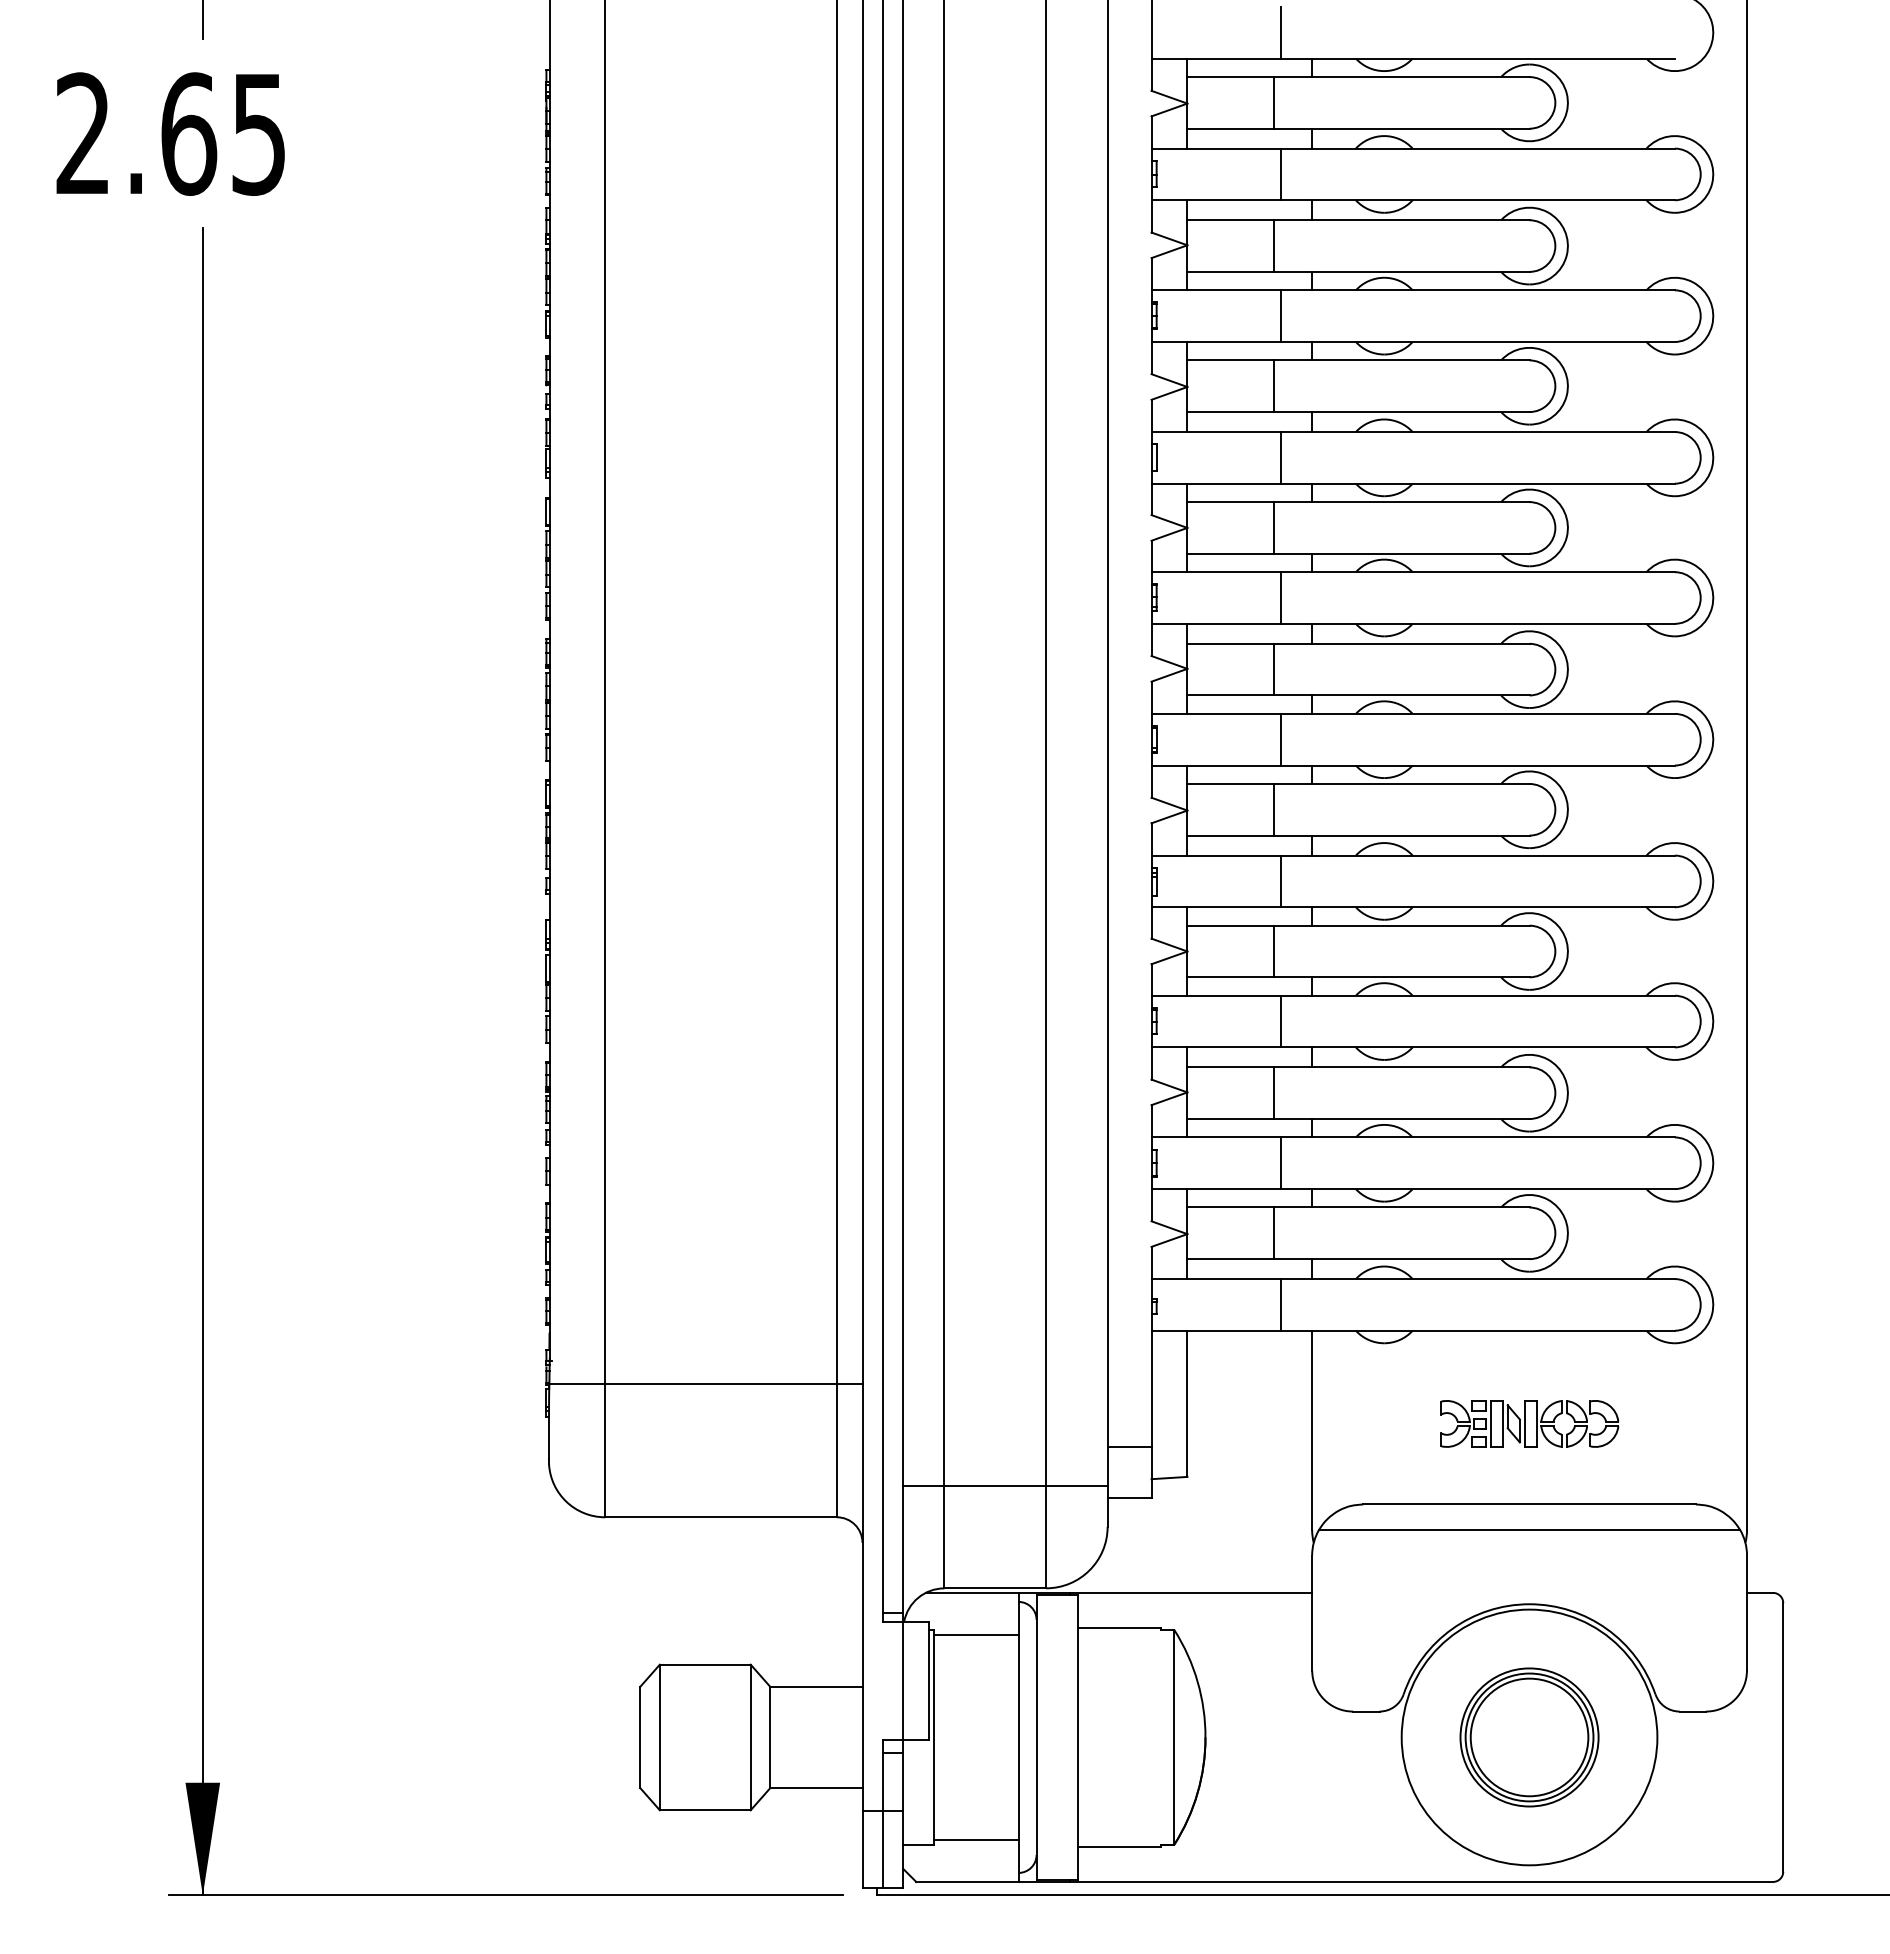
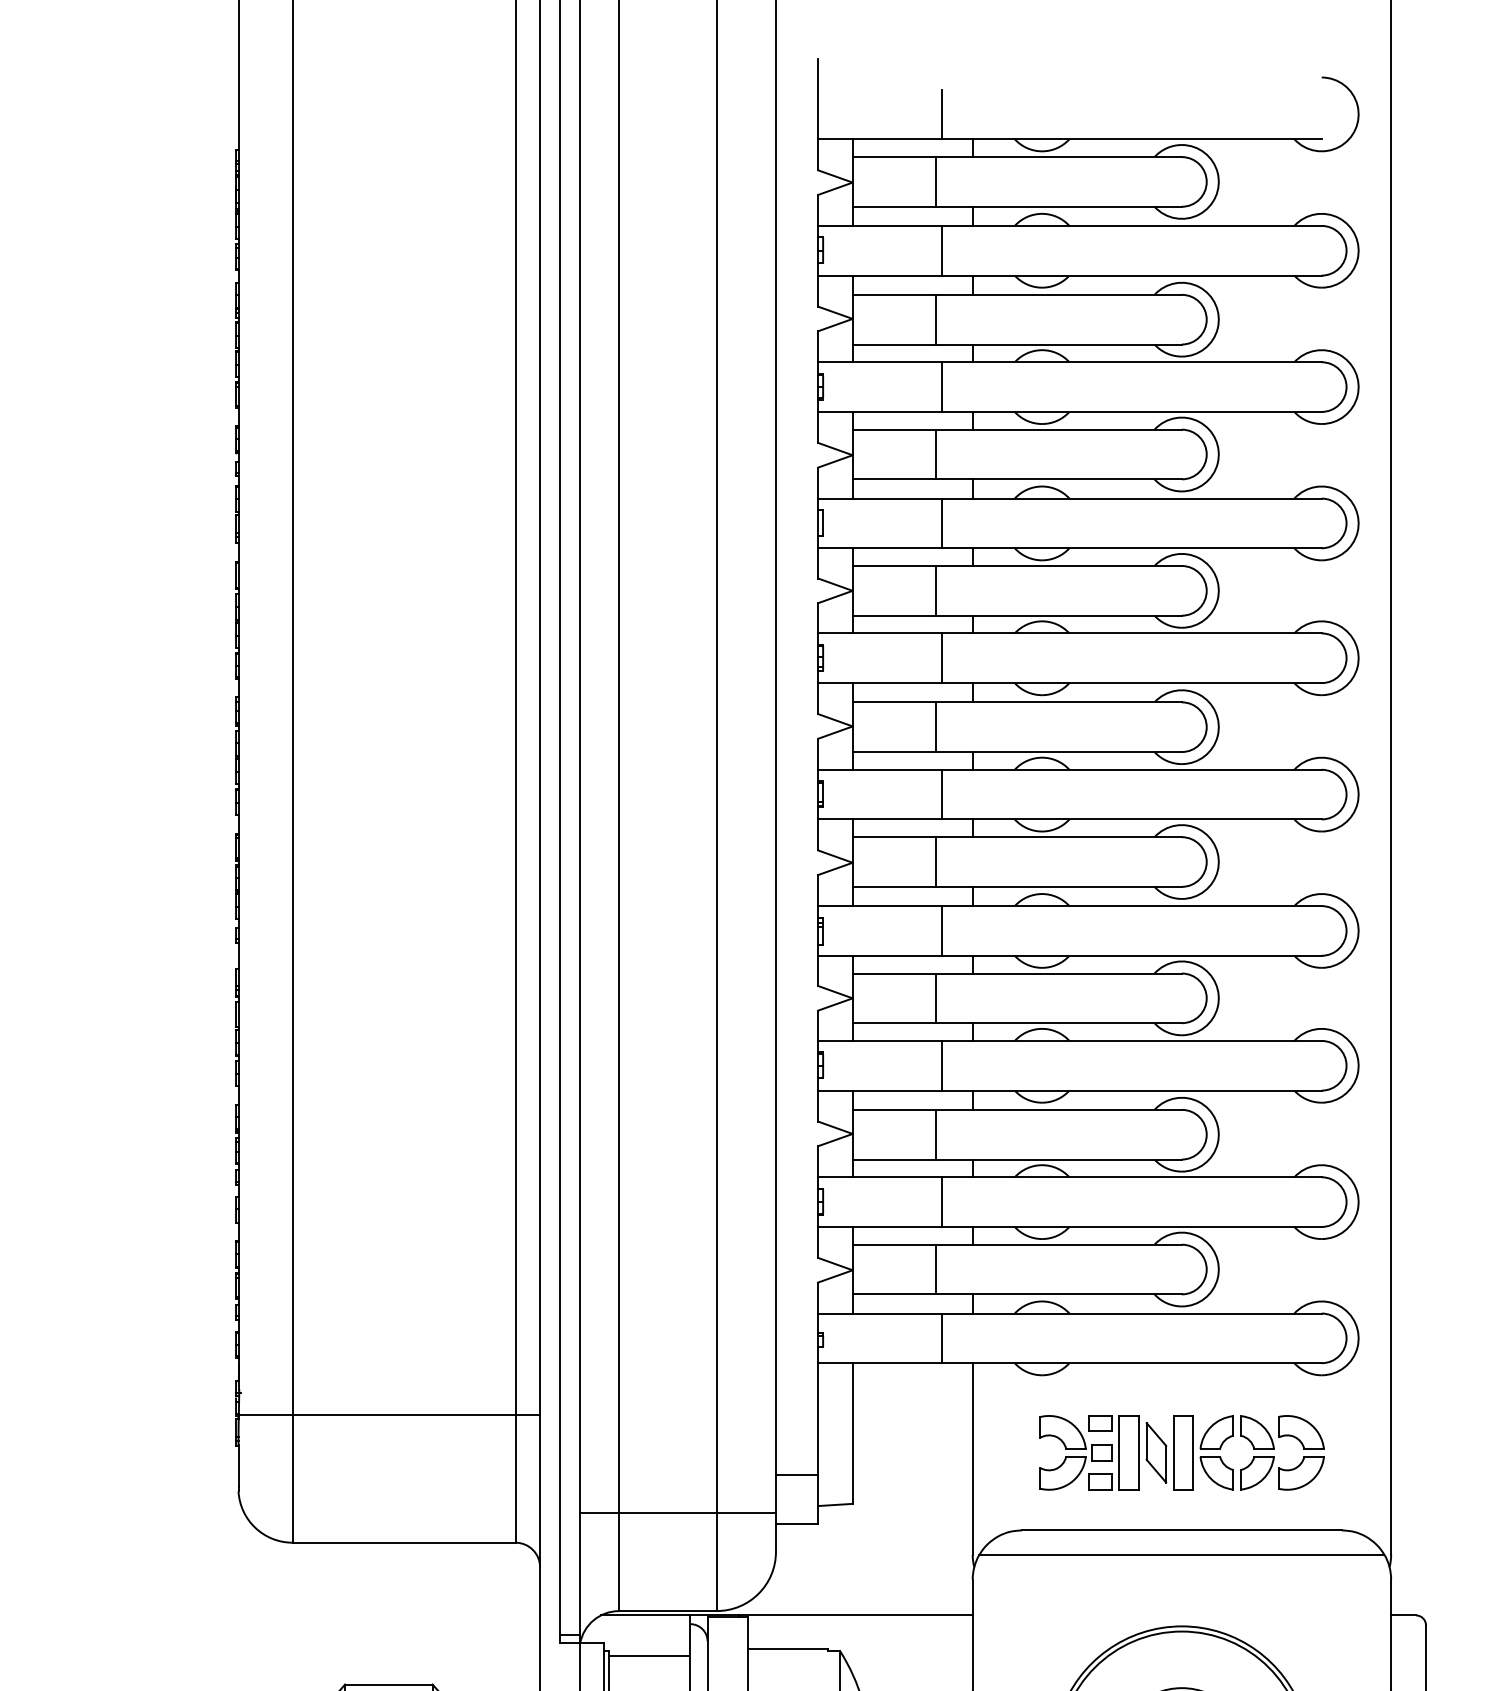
part: (1529, 1423) -> (1181, 1452), size x1.67

